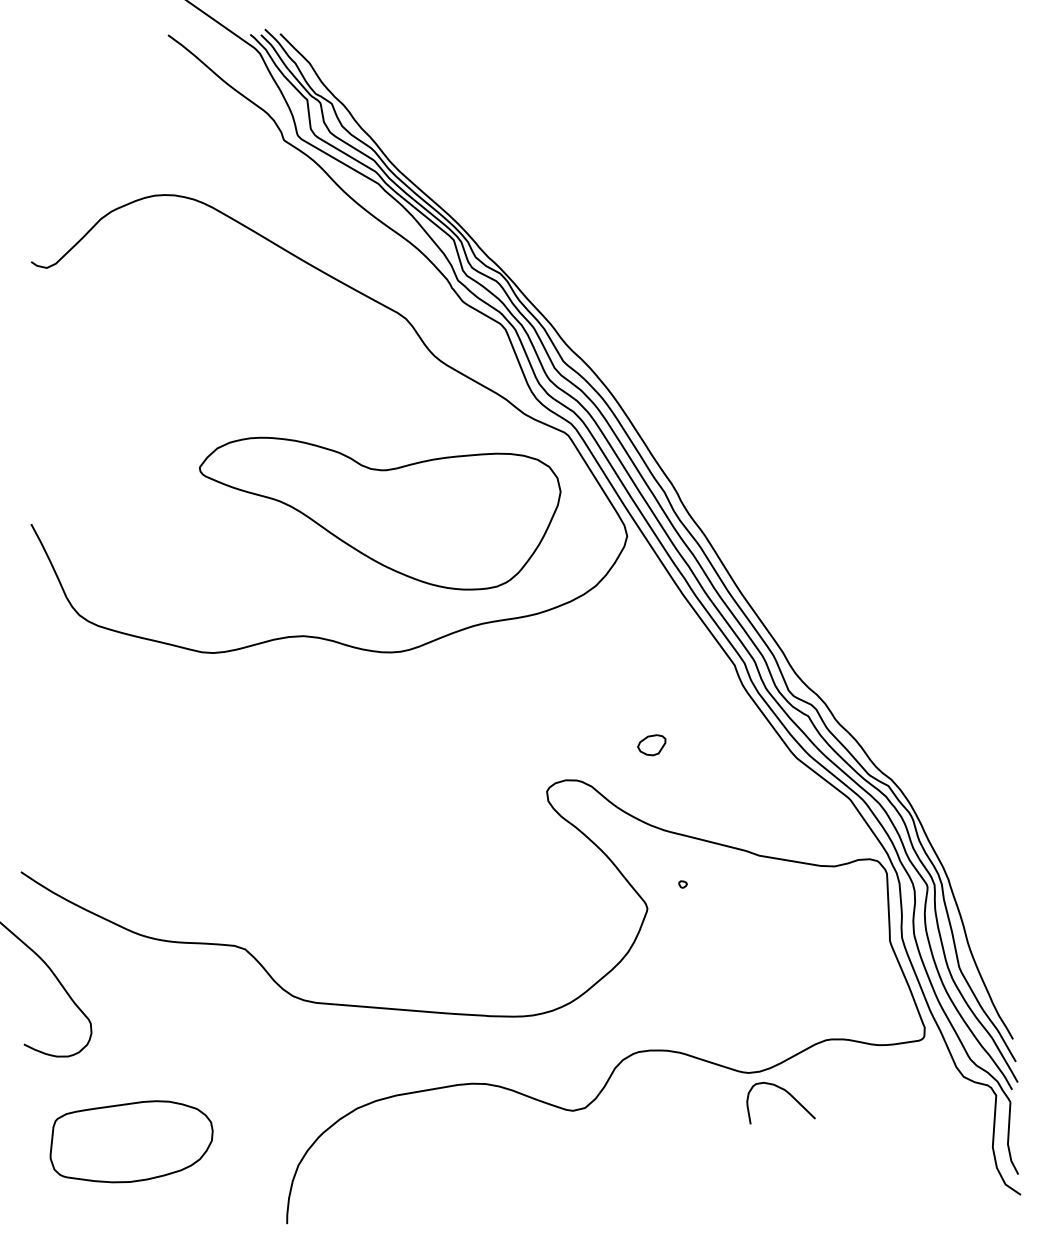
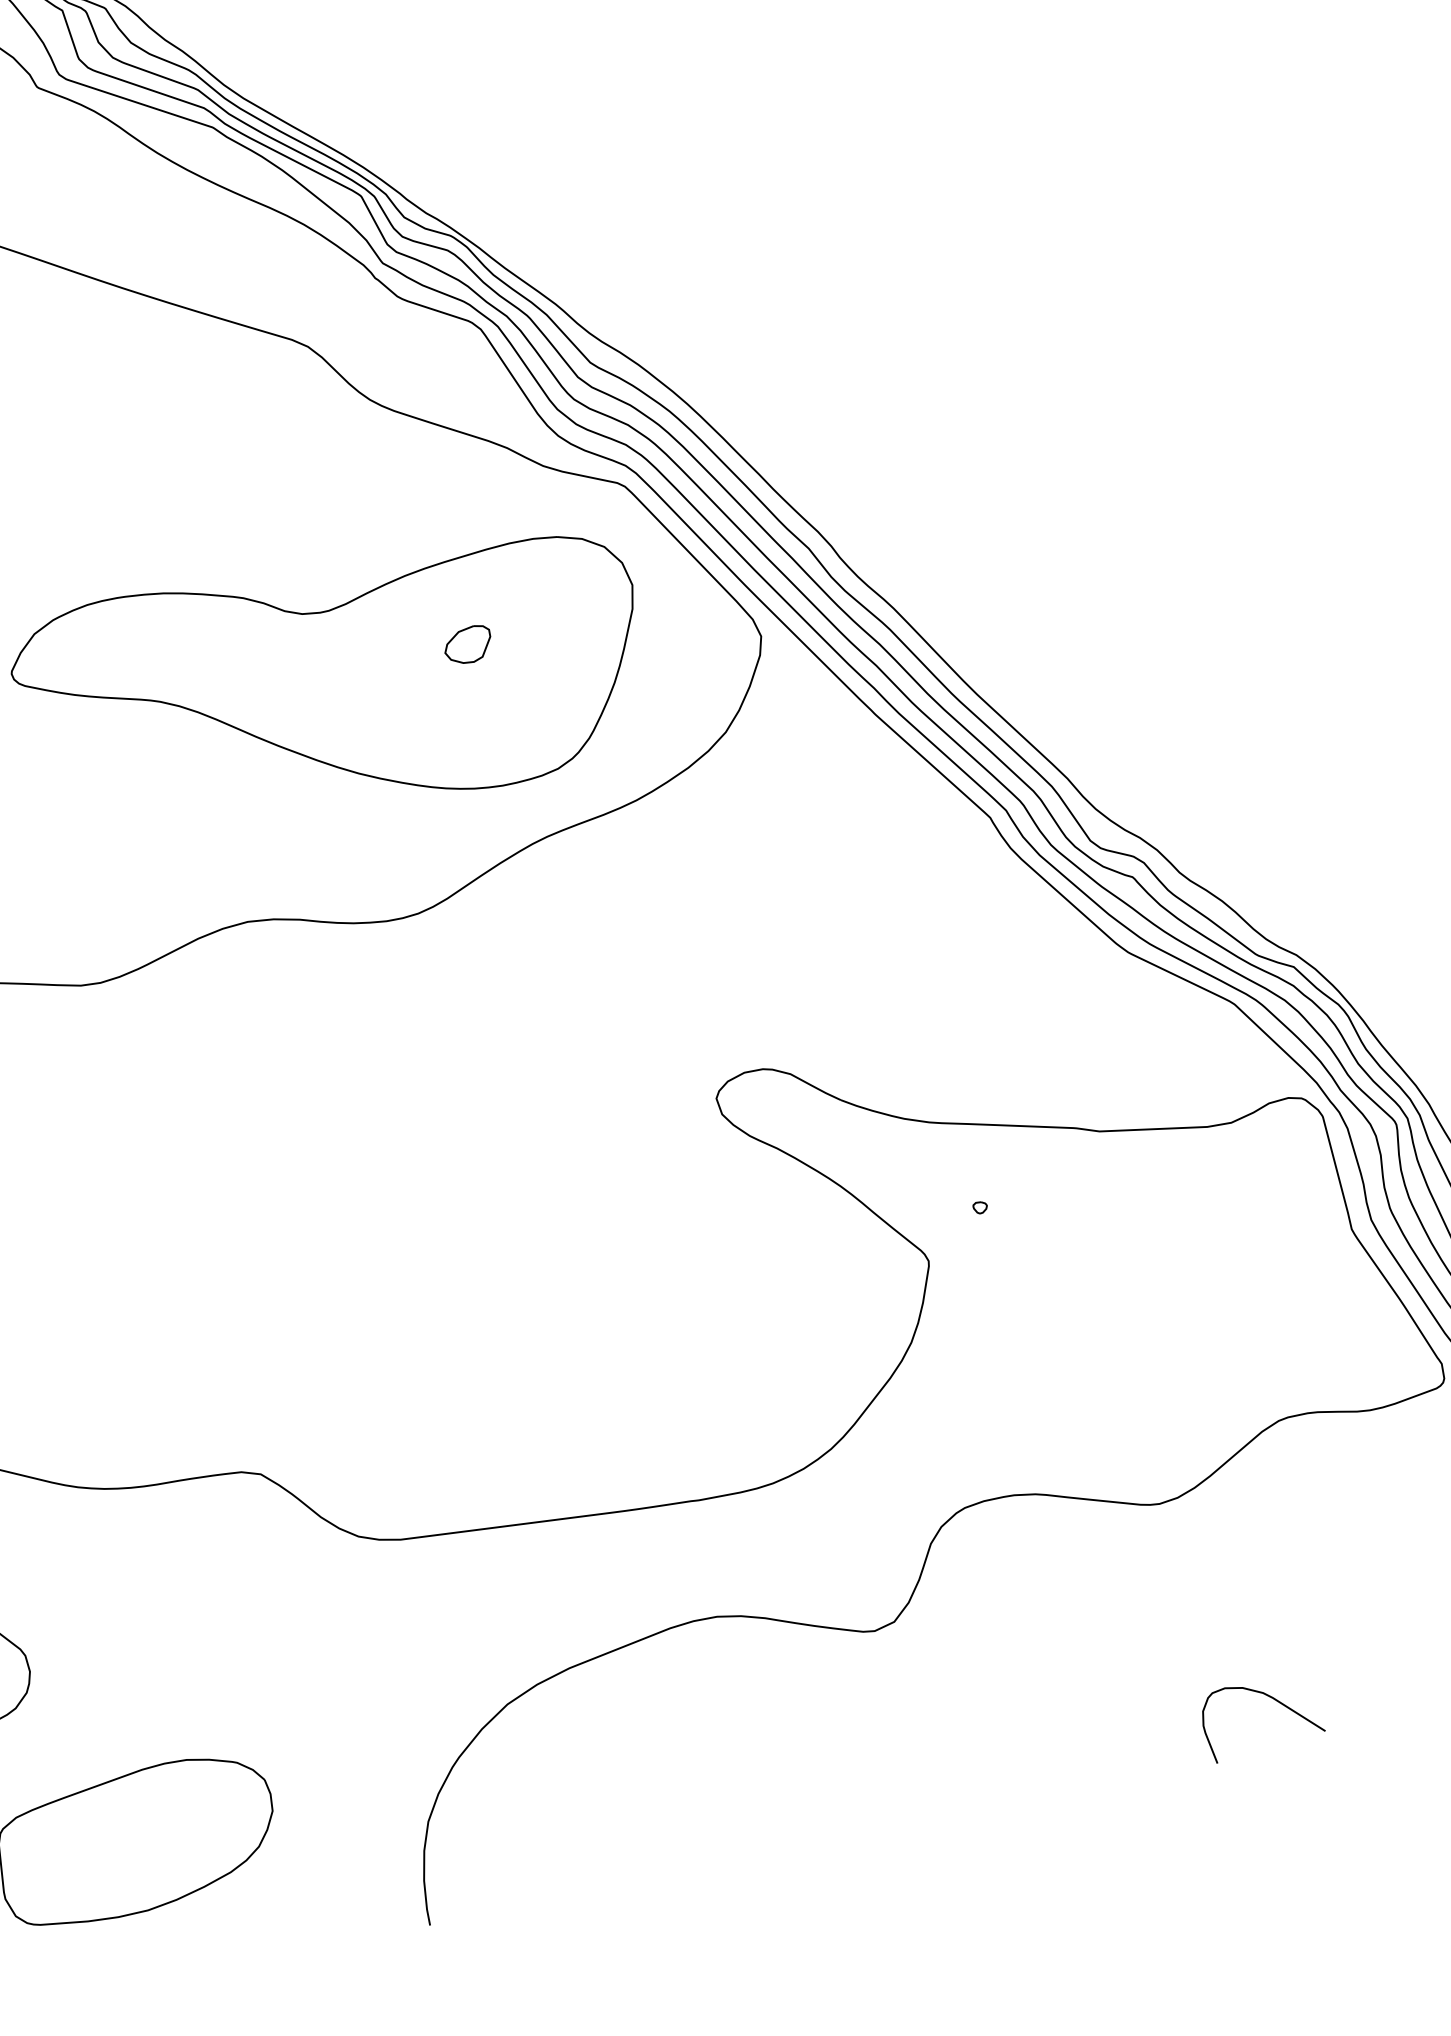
part: (651, 745) -> (467, 645), moved
curve: (788, 1094) -> (1271, 1699), moved

